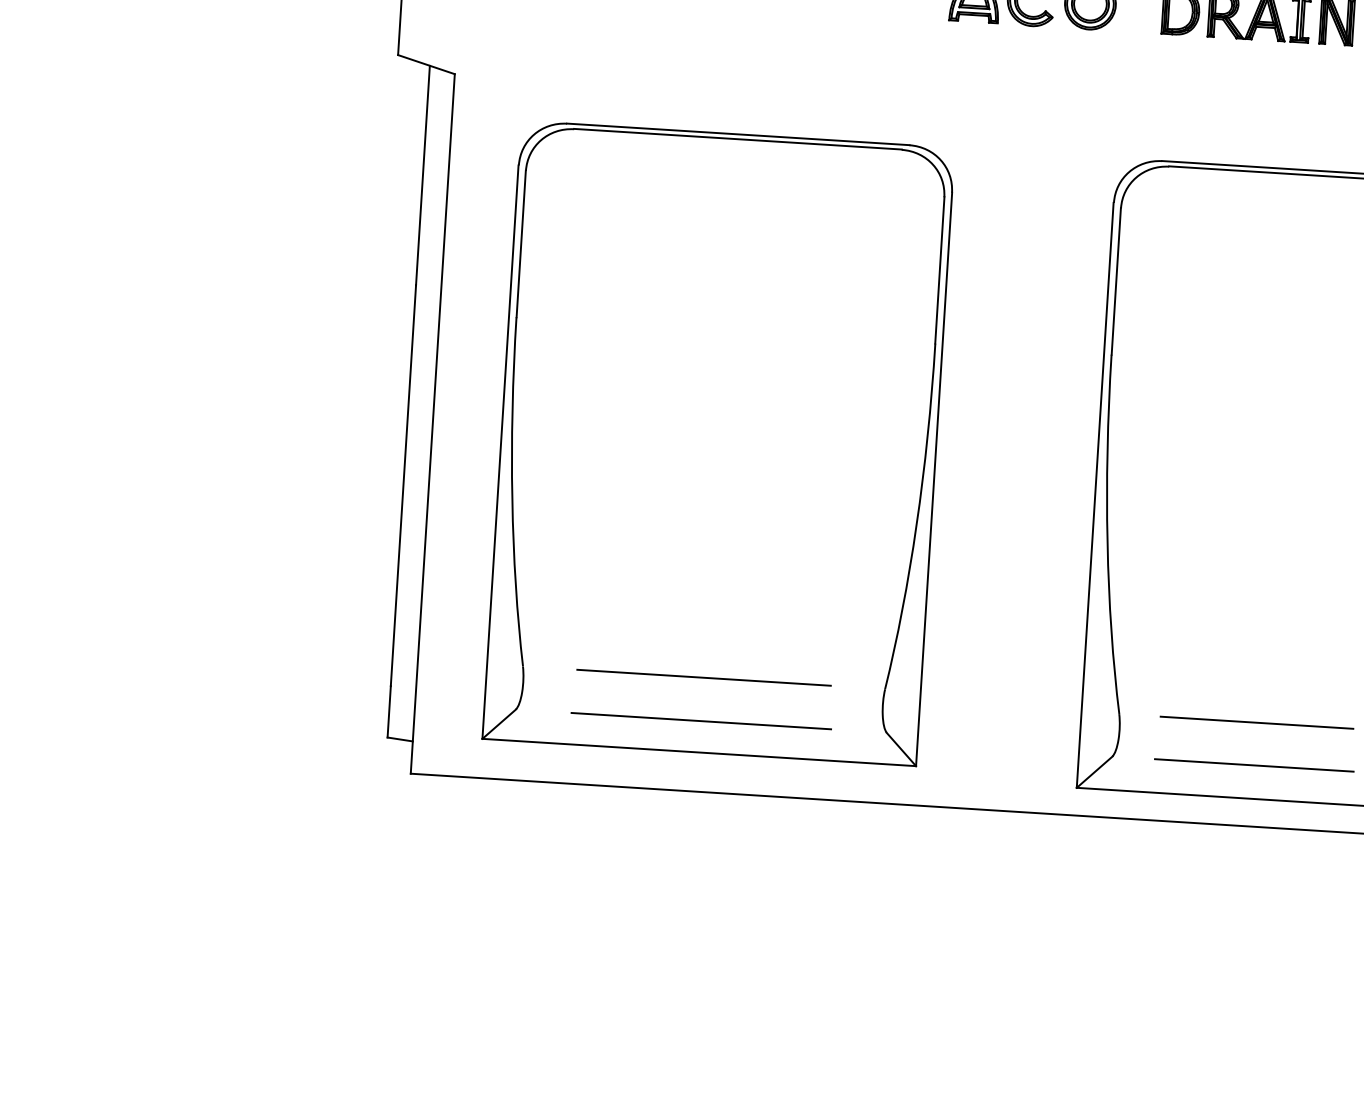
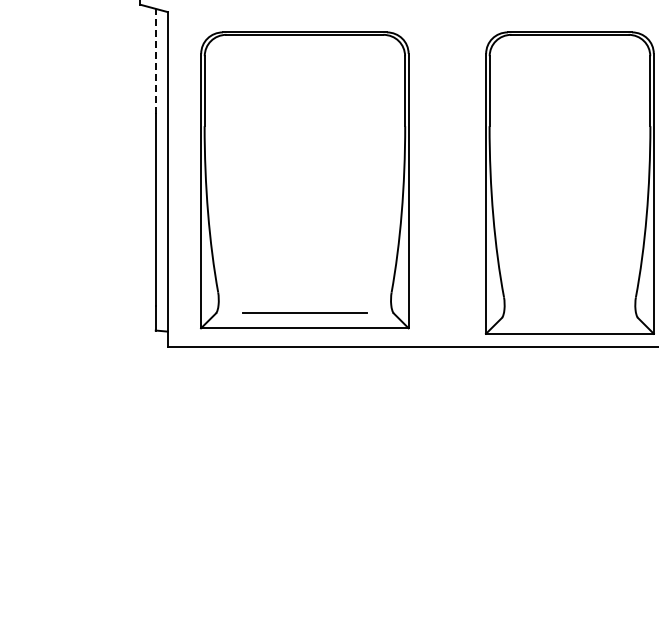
line: (422, 175) -> (155, 61), solid -> dashed
line: (703, 677) -> (304, 292), removed
line: (1255, 722) -> (569, 297), removed
line: (1253, 764) -> (569, 317), removed

